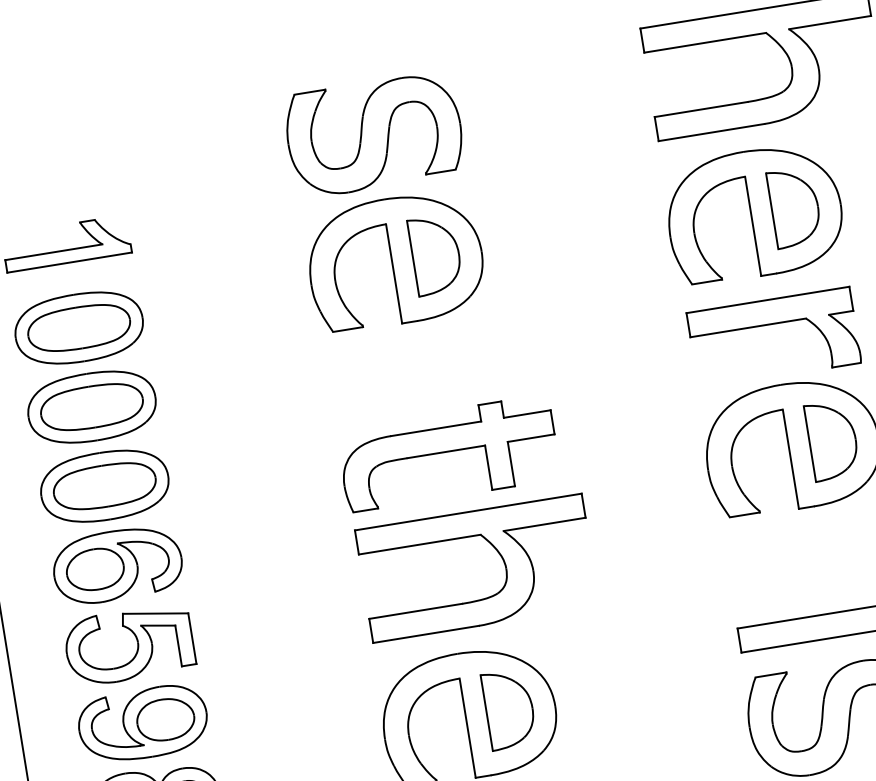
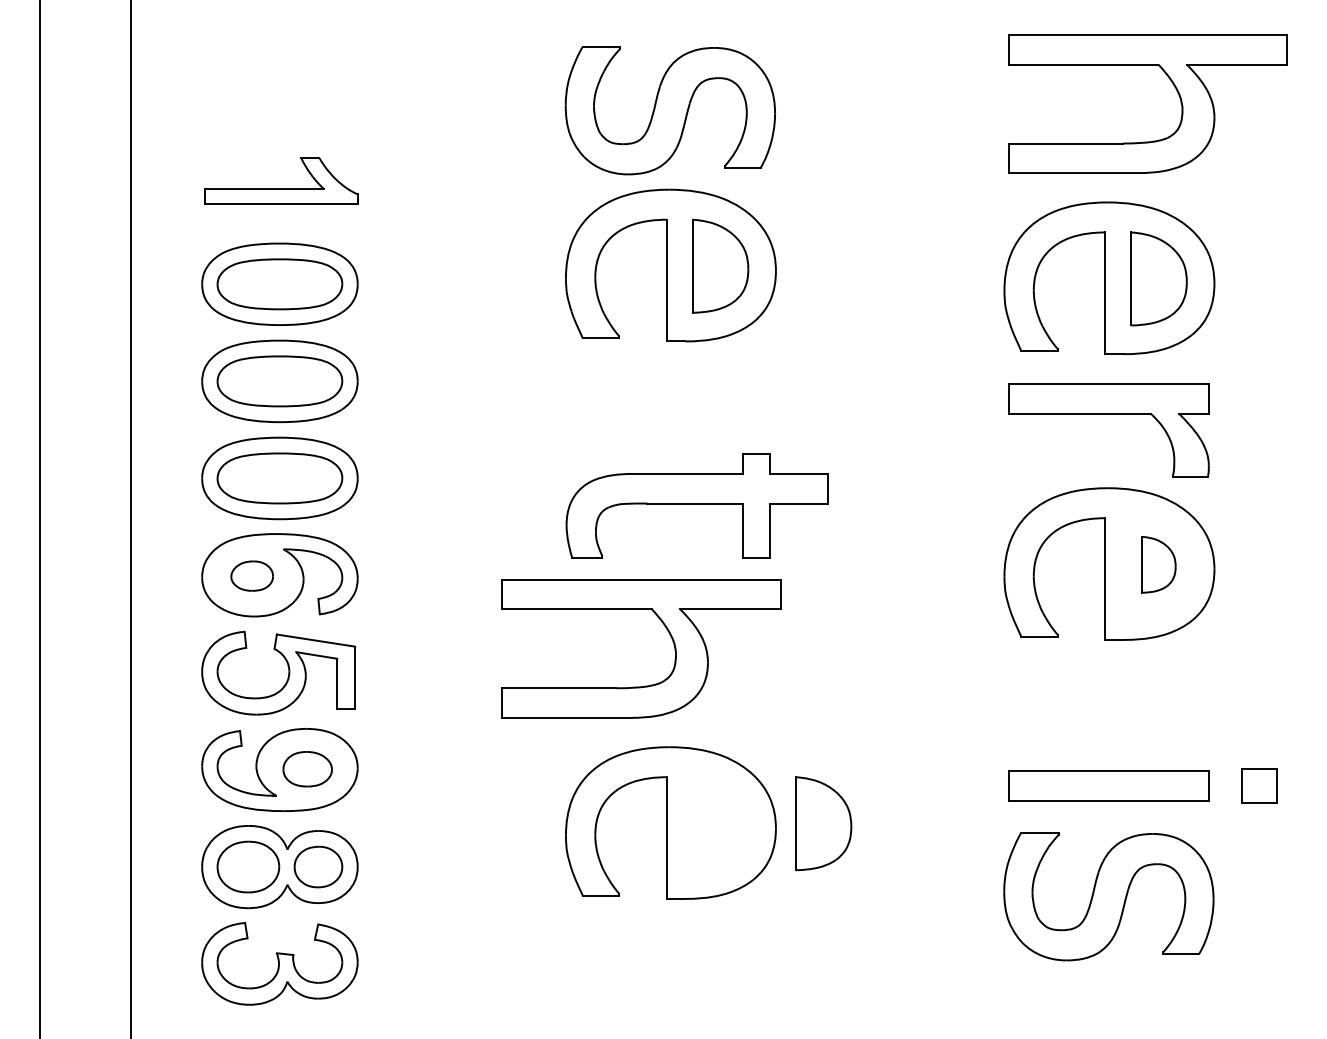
part: (832, 440) -> (1158, 564), size x0.6
part: (496, 550) -> (667, 631), moved
part: (94, 569) -> (251, 575), size x0.6
part: (509, 709) -> (823, 823), moved
part: (165, 718) -> (307, 768), size x0.7

